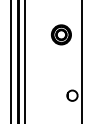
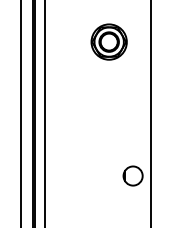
part: (61, 34) -> (109, 41), moved

